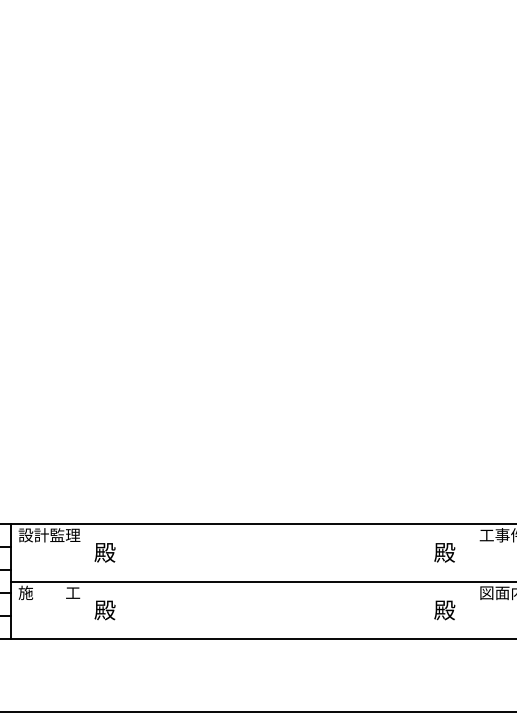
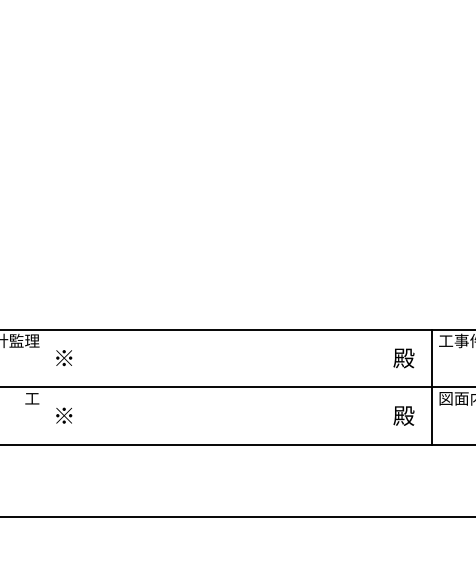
text: (104, 552) -> (63, 358), 殿 -> ※
line: (472, 581) -> (431, 387), added
text: (104, 610) -> (63, 416), 殿 -> ※

